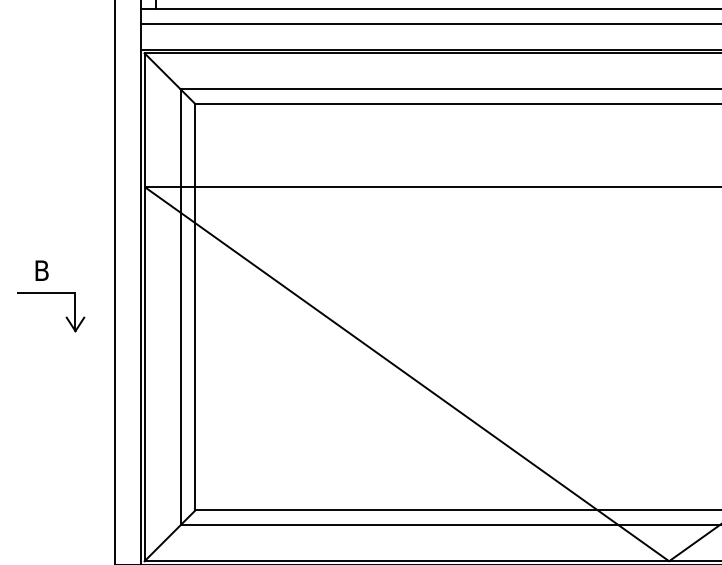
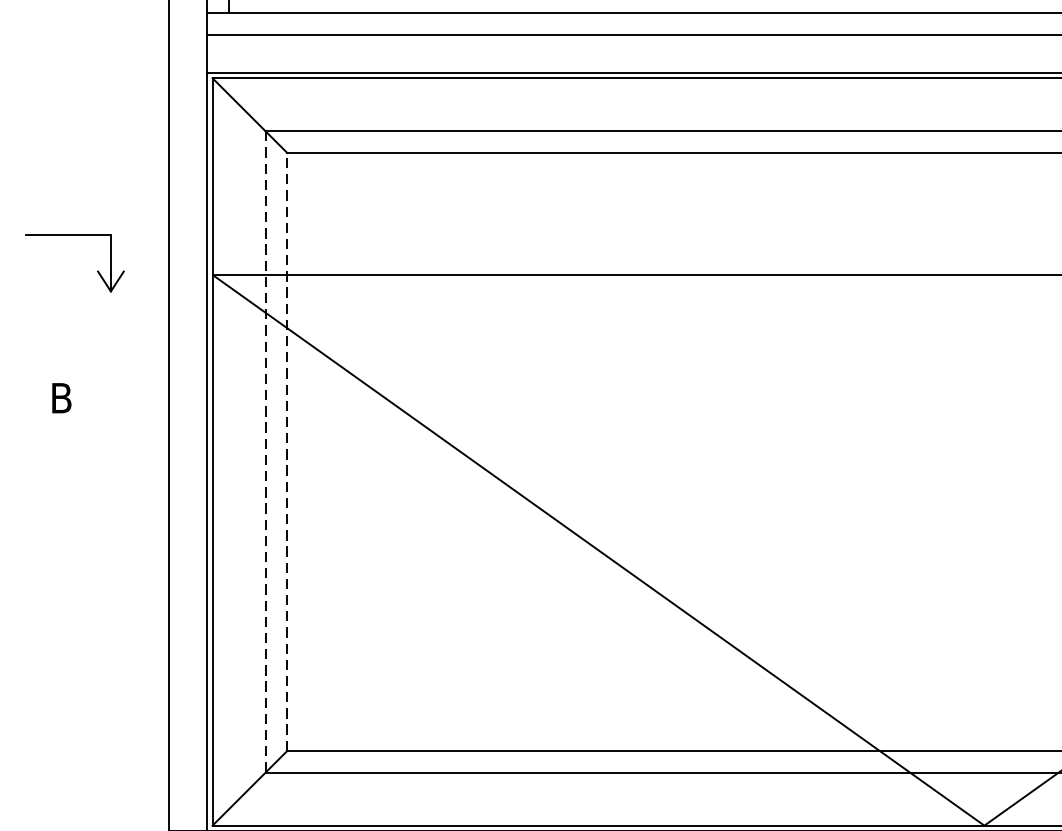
line: (195, 306) -> (287, 450), solid -> dashed
line: (180, 307) -> (265, 452), solid -> dashed
part: (65, 317) -> (96, 271), moved

